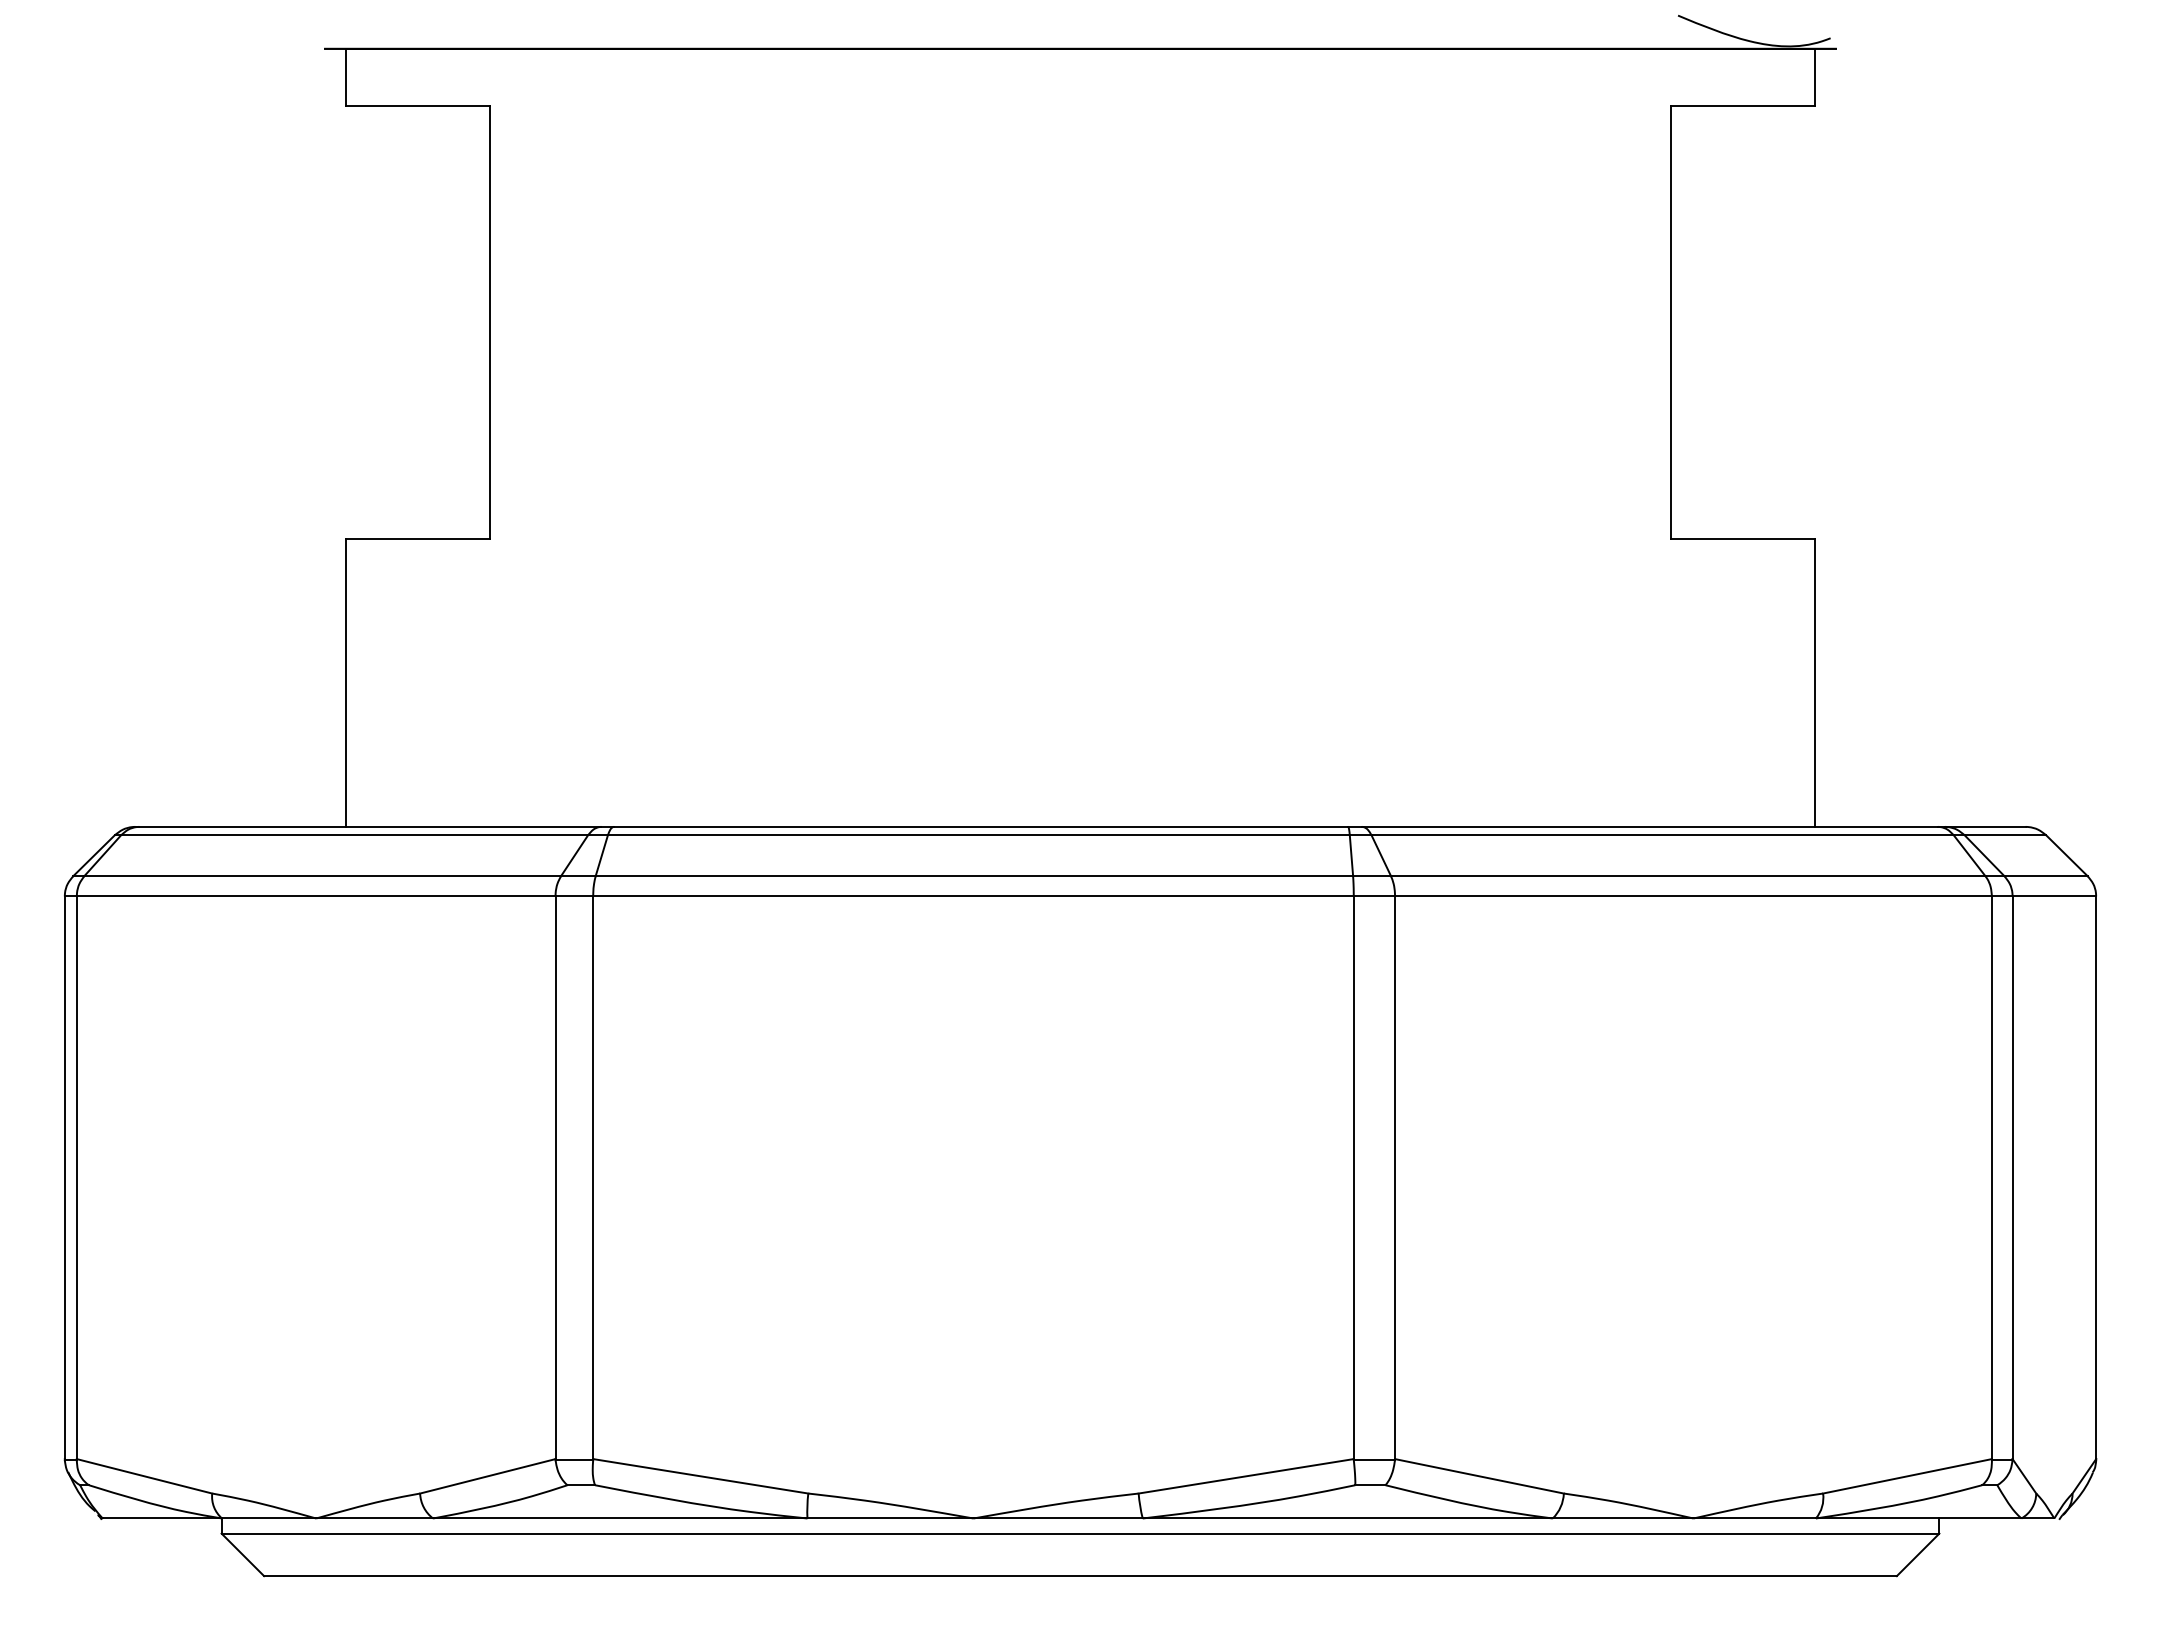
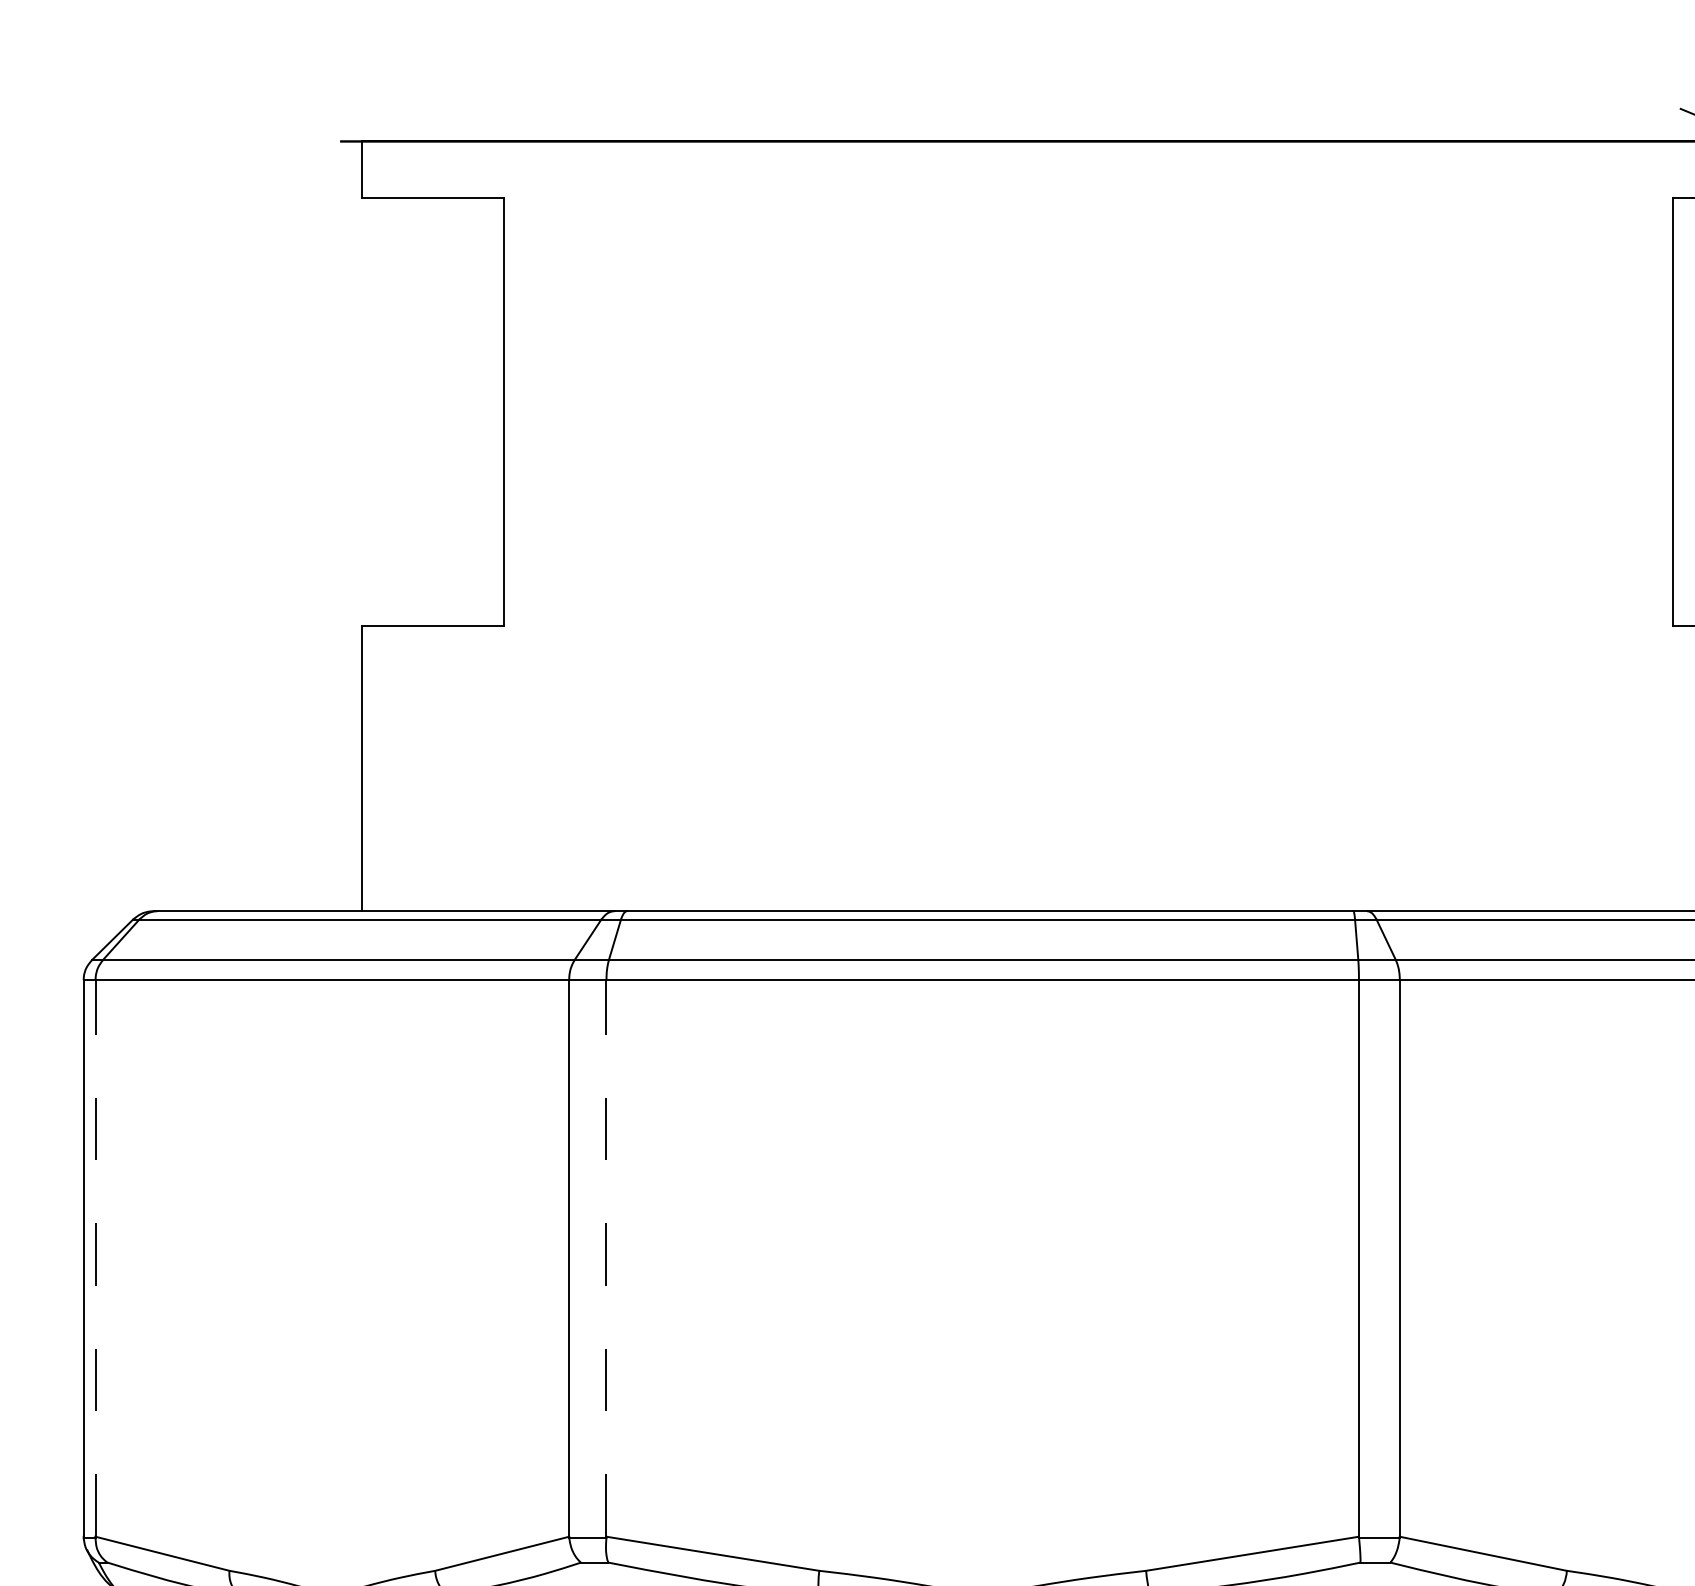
line: (76, 1177) -> (95, 1258), solid -> dashed
line: (593, 1177) -> (606, 1258), solid -> dashed

